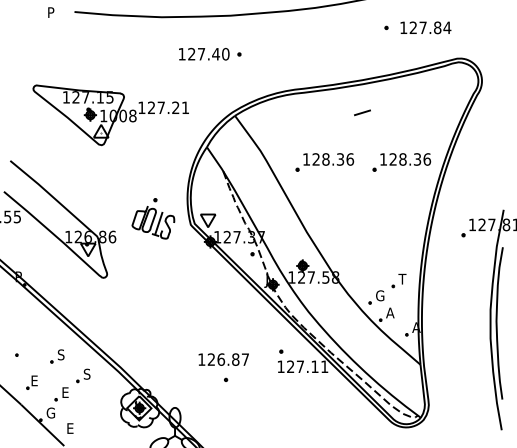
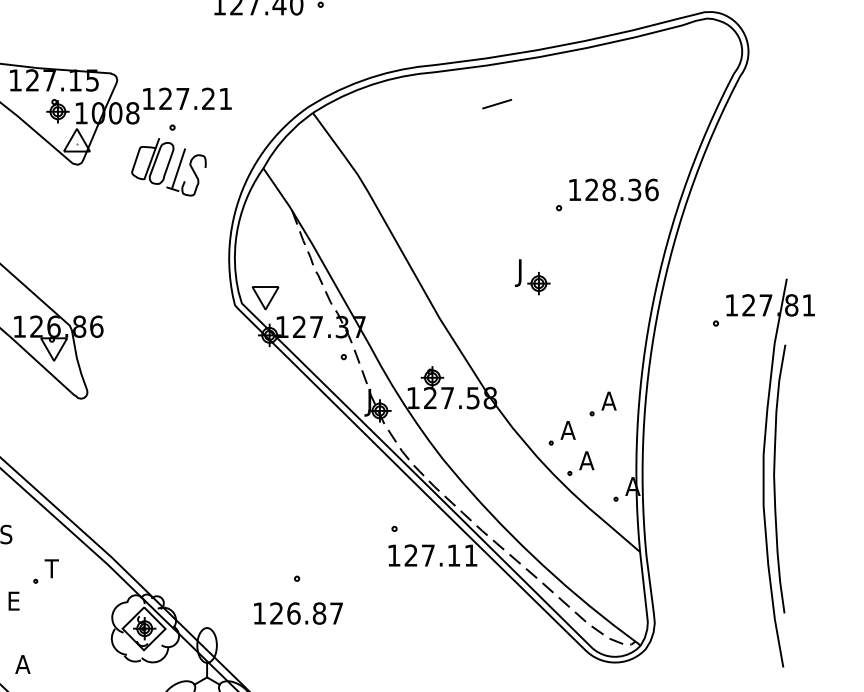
line: (362, 112) -> (497, 103), moved
part: (324, 162) -> (470, 195), removed
part: (359, 208) -> (532, 276), added
part: (153, 218) -> (169, 160), moved
text: (402, 278) -> (608, 399), T -> A
text: (379, 295) -> (567, 429), G -> A
text: (223, 359) -> (297, 613), moved
text: (86, 373) -> (50, 567), S -> T
text: (70, 428) -> (22, 664), E -> A

